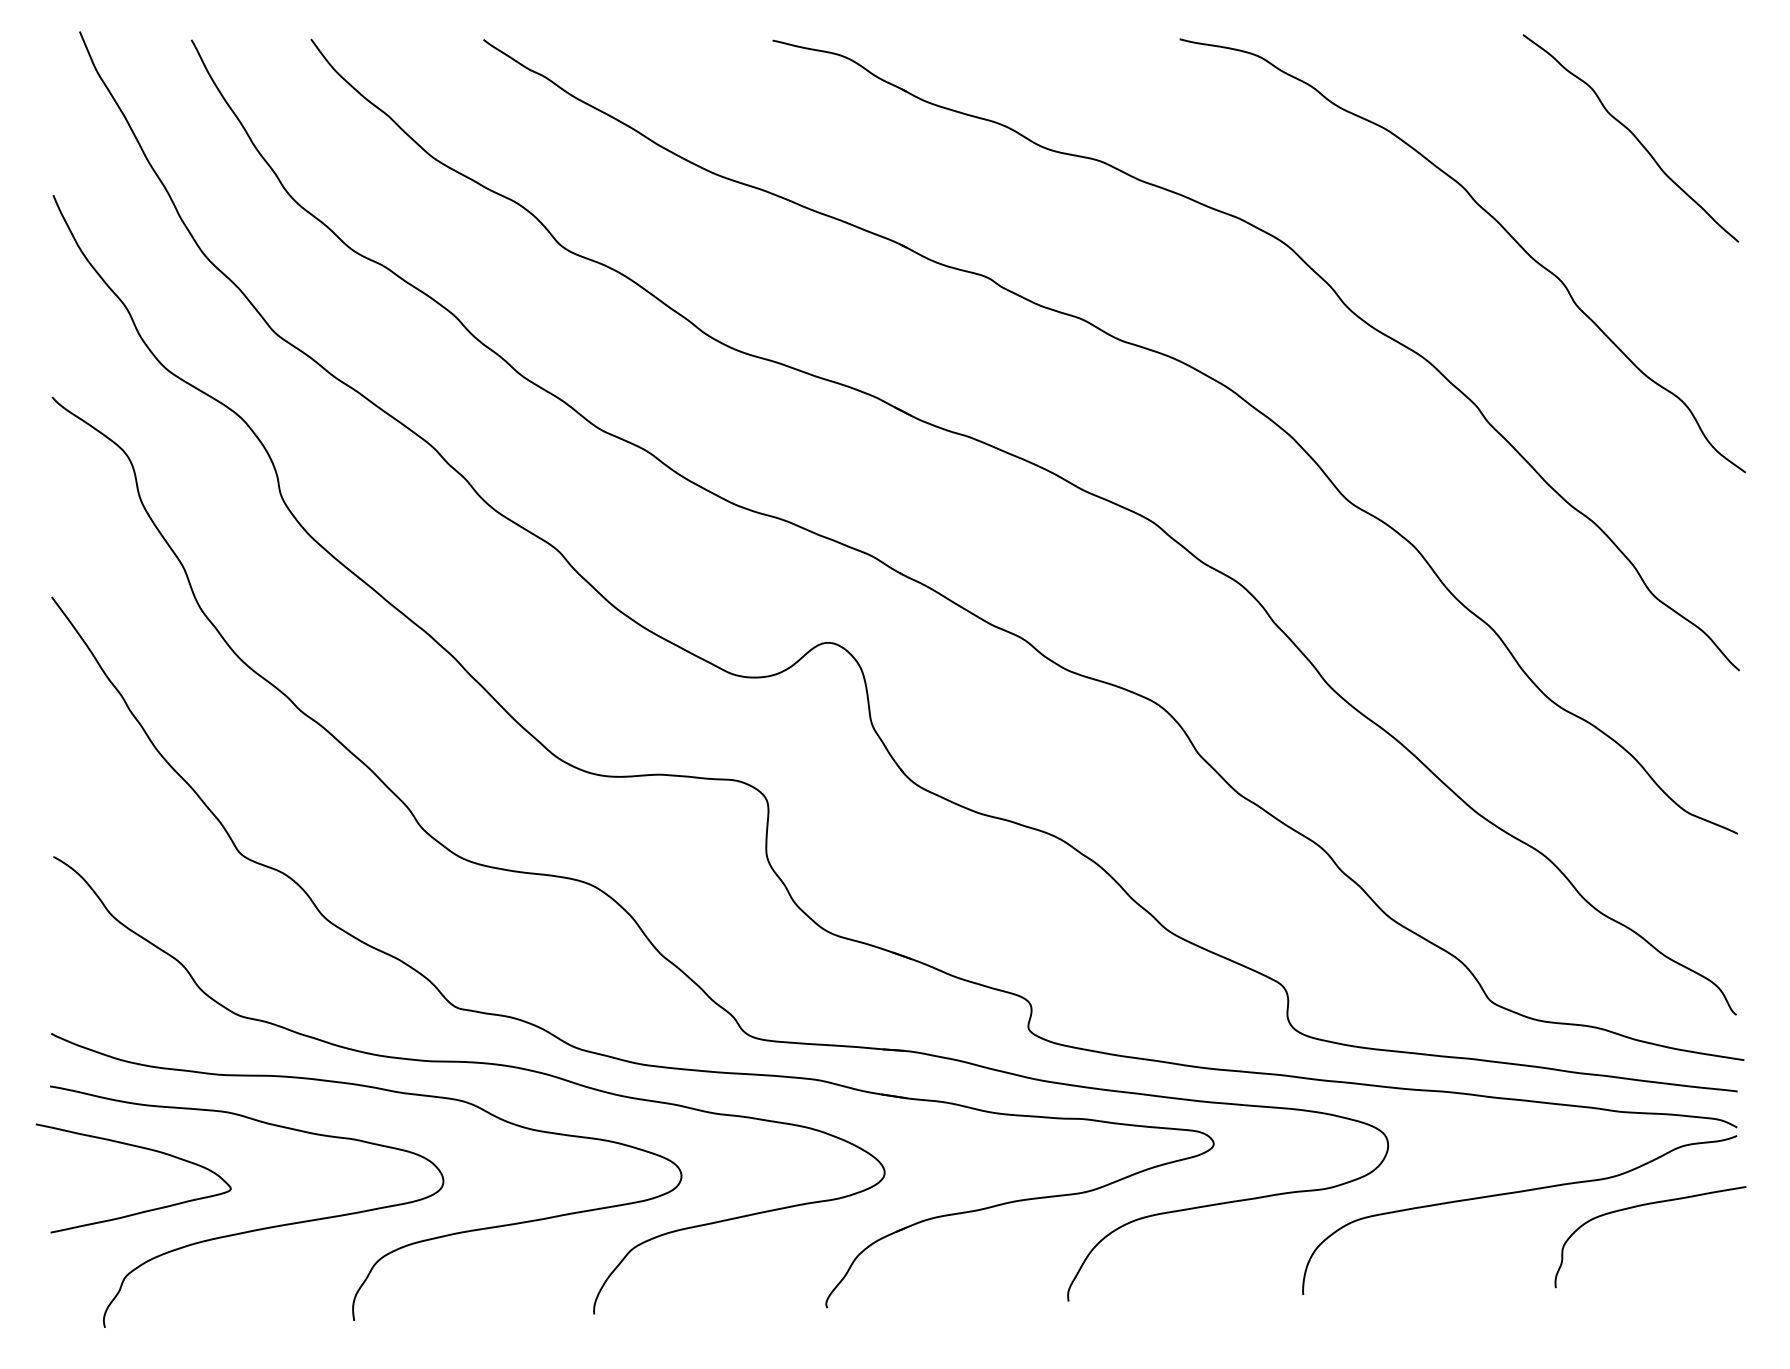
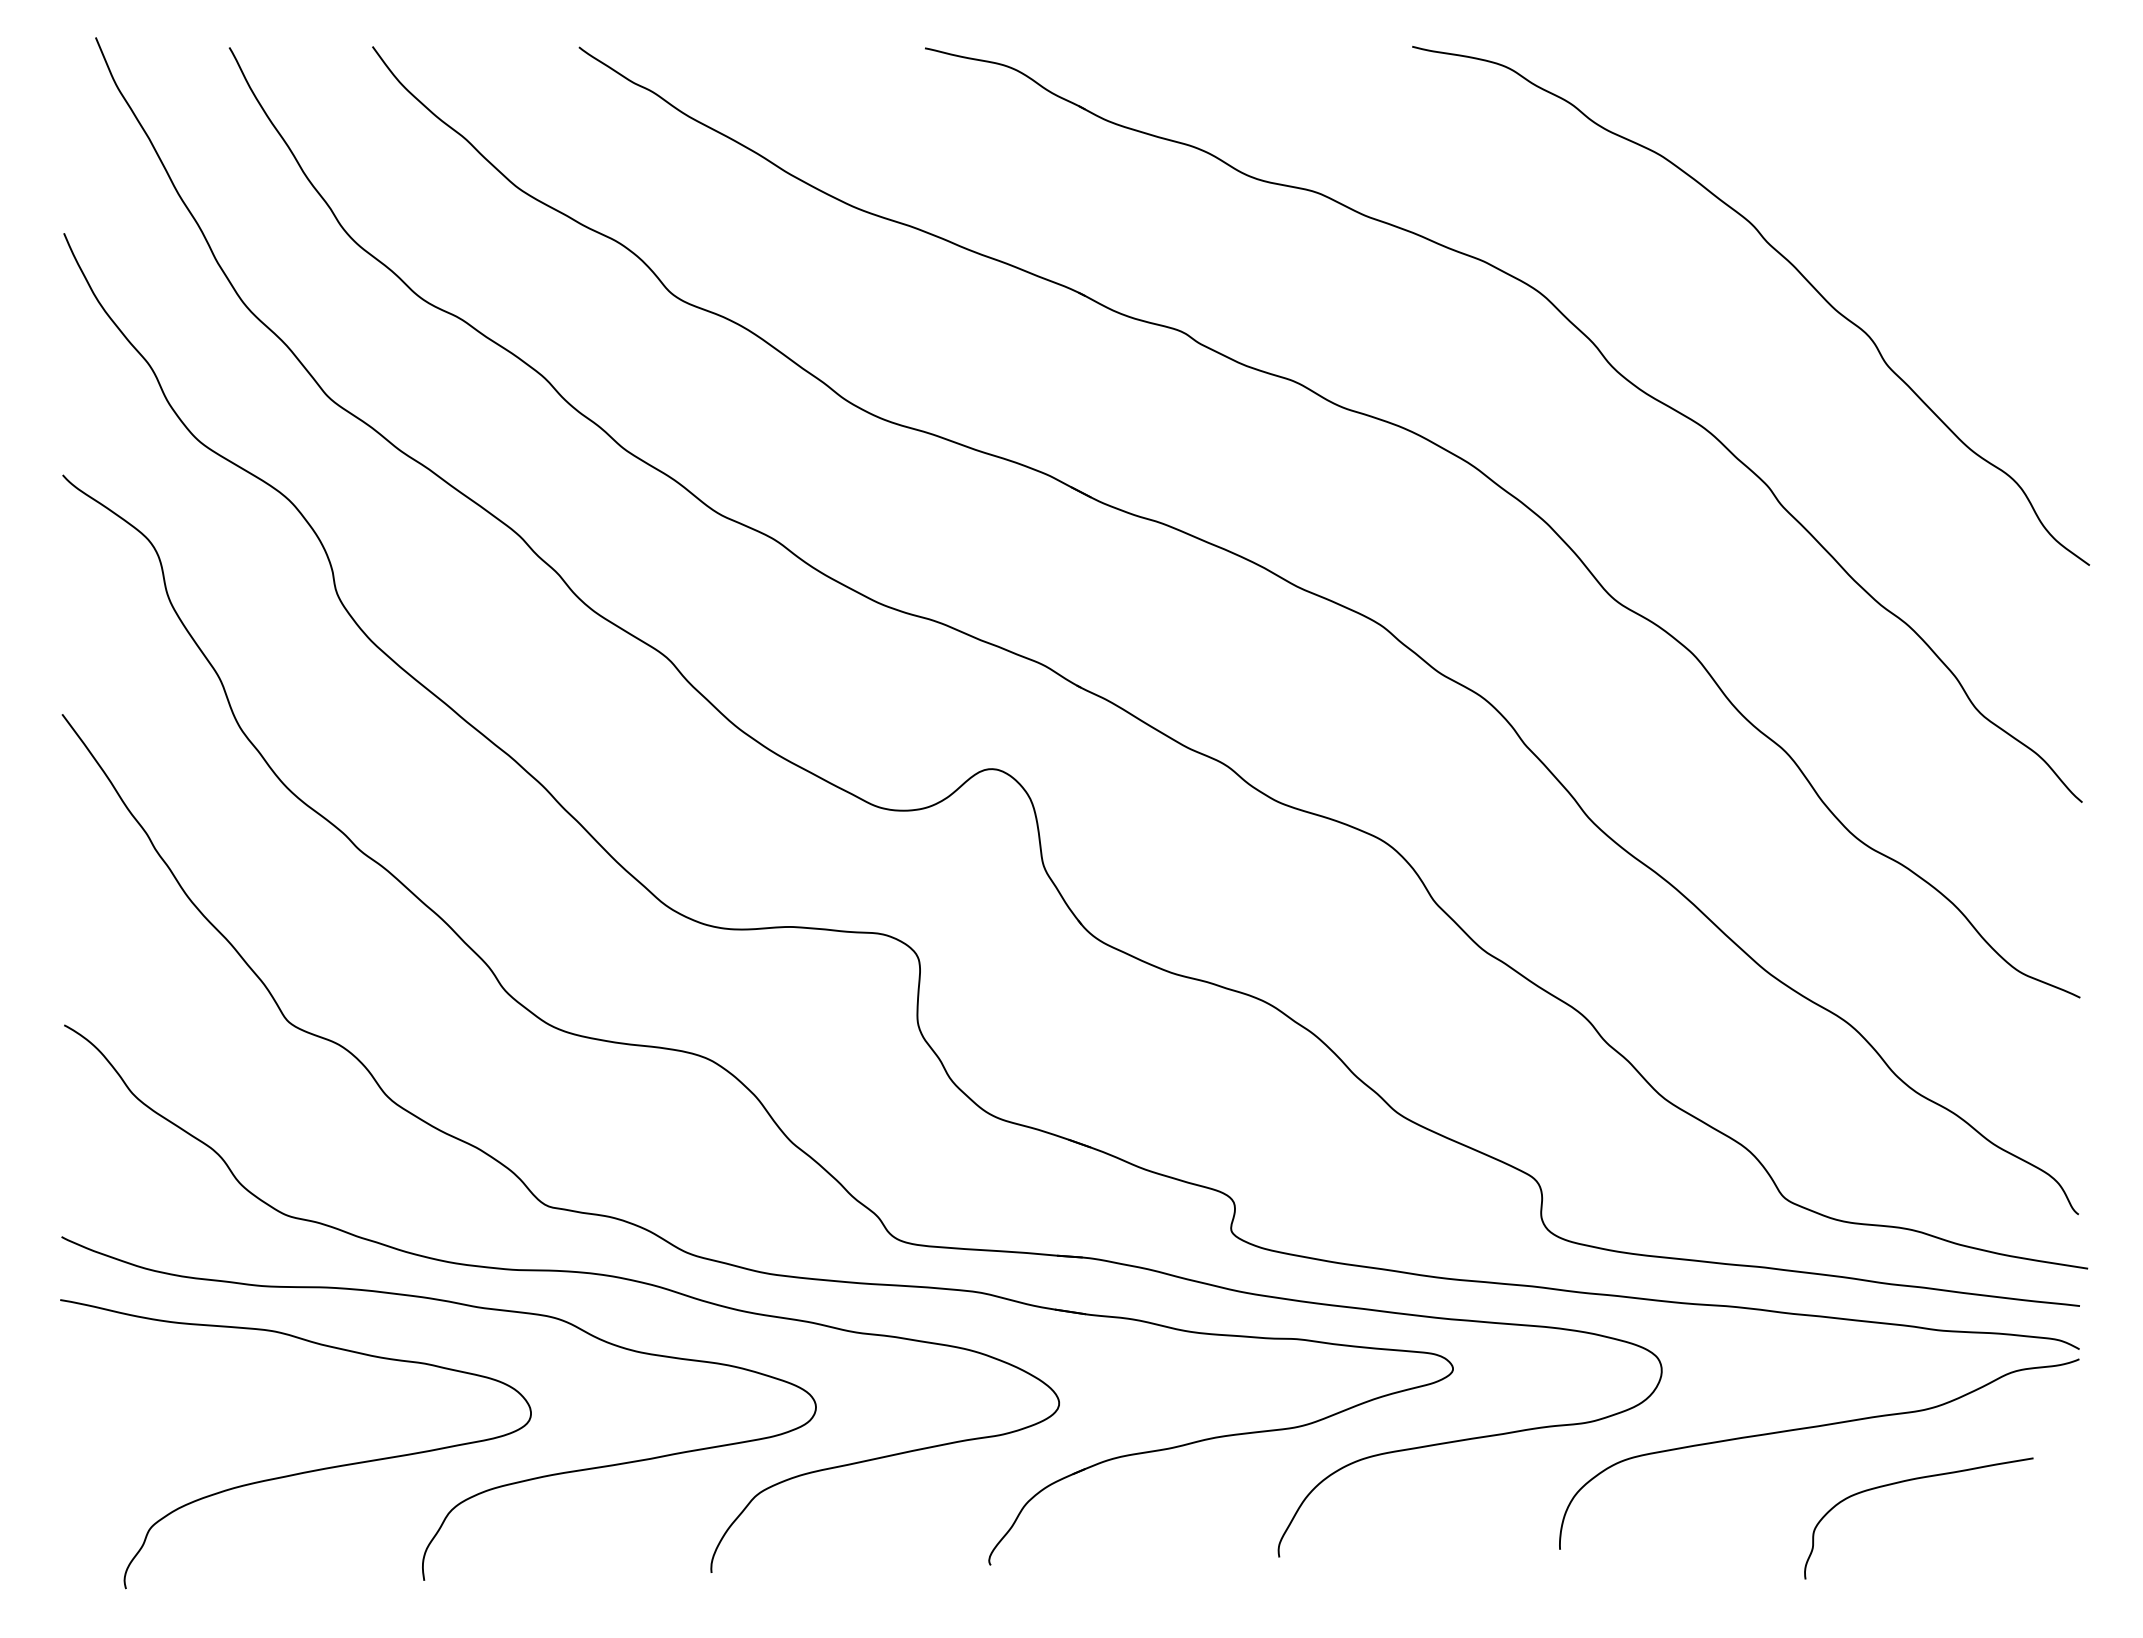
curve: (1633, 135) -> (1955, 162), removed
curve: (142, 1148) -> (170, 1374), removed
curve: (1646, 1205) -> (1913, 1480), moved

